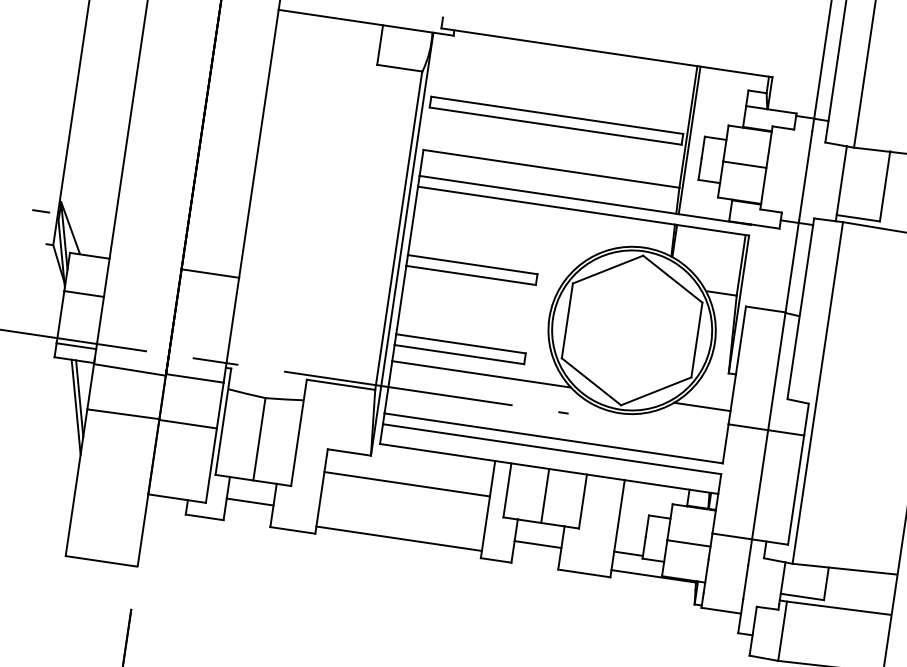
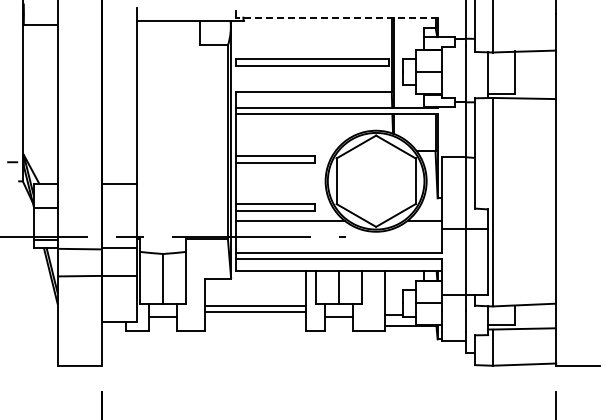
line: (606, 52) -> (336, 17), solid -> dashed
line: (405, 483) -> (254, 305), moved
line: (397, 539) -> (254, 312), moved

